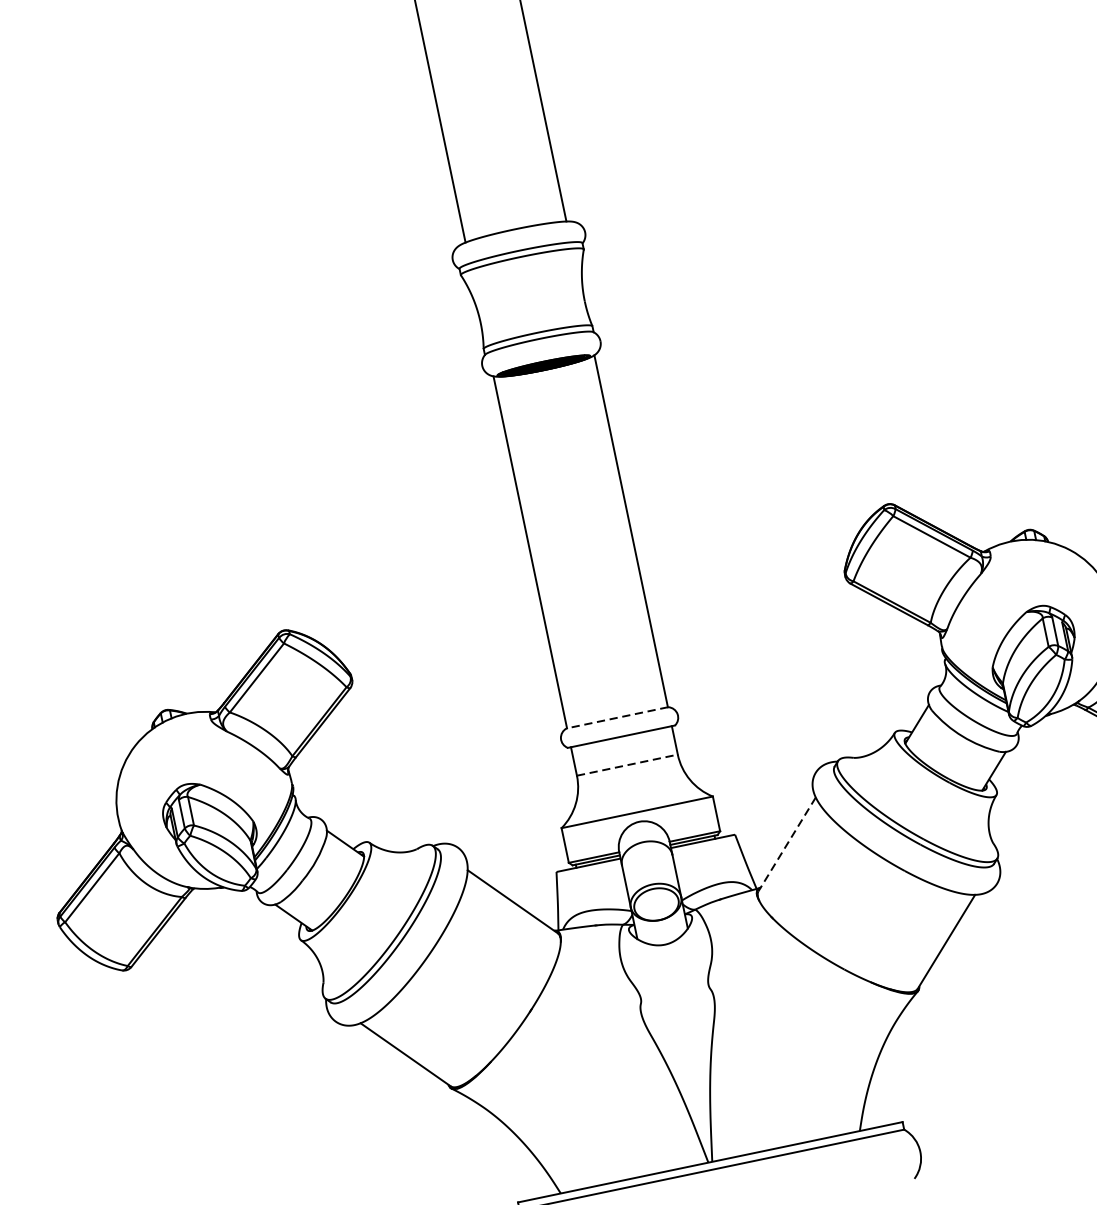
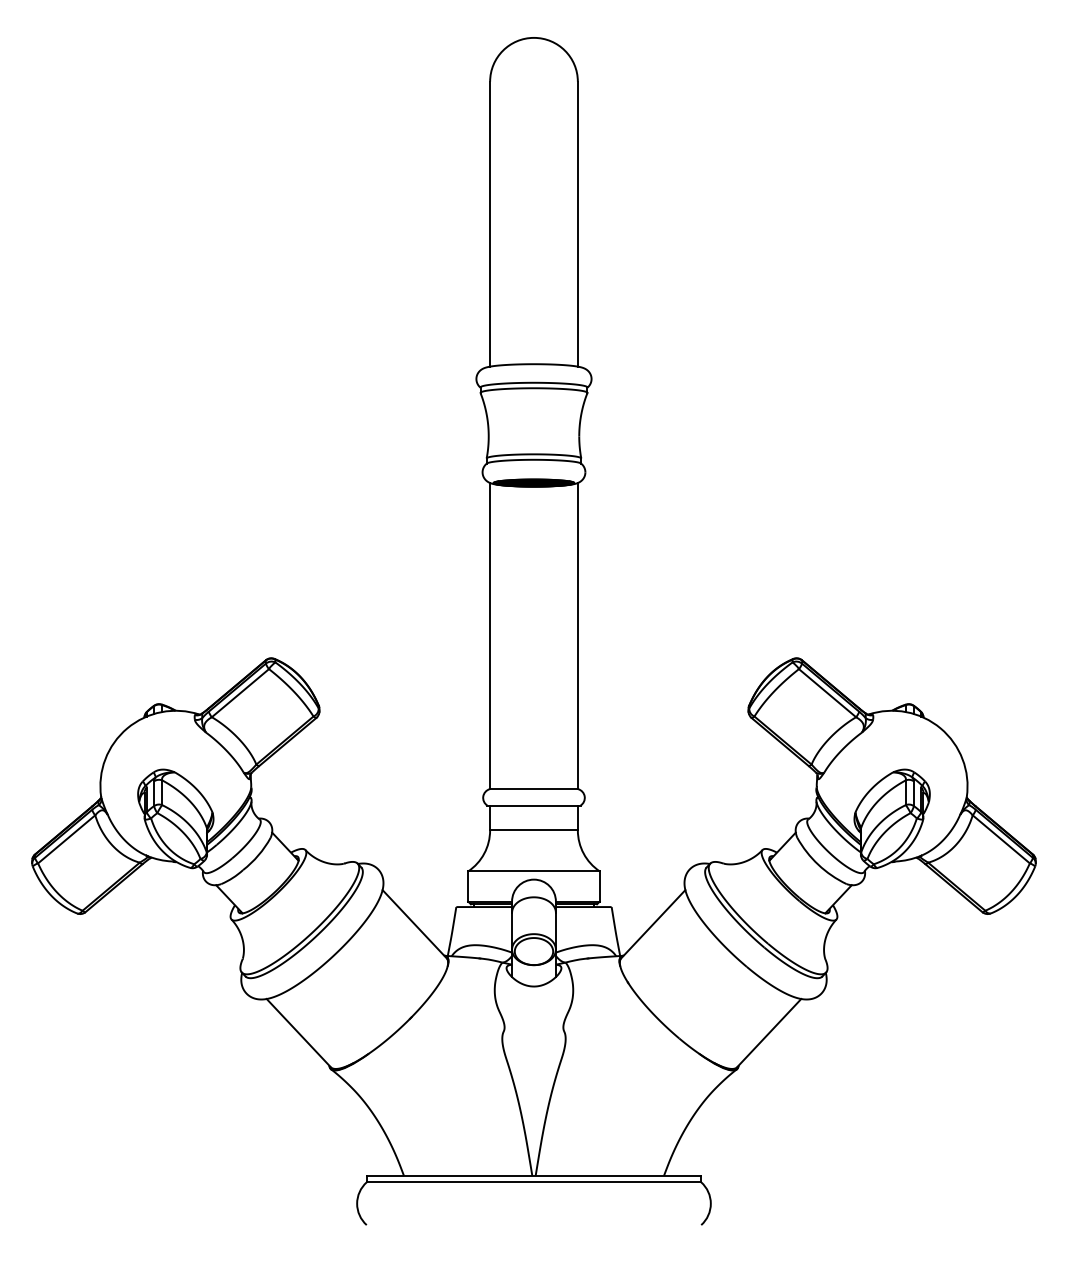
line: (617, 718) -> (533, 789), dashed -> solid
line: (628, 765) -> (534, 830), dashed -> solid
line: (787, 844) -> (653, 924), dashed -> solid

